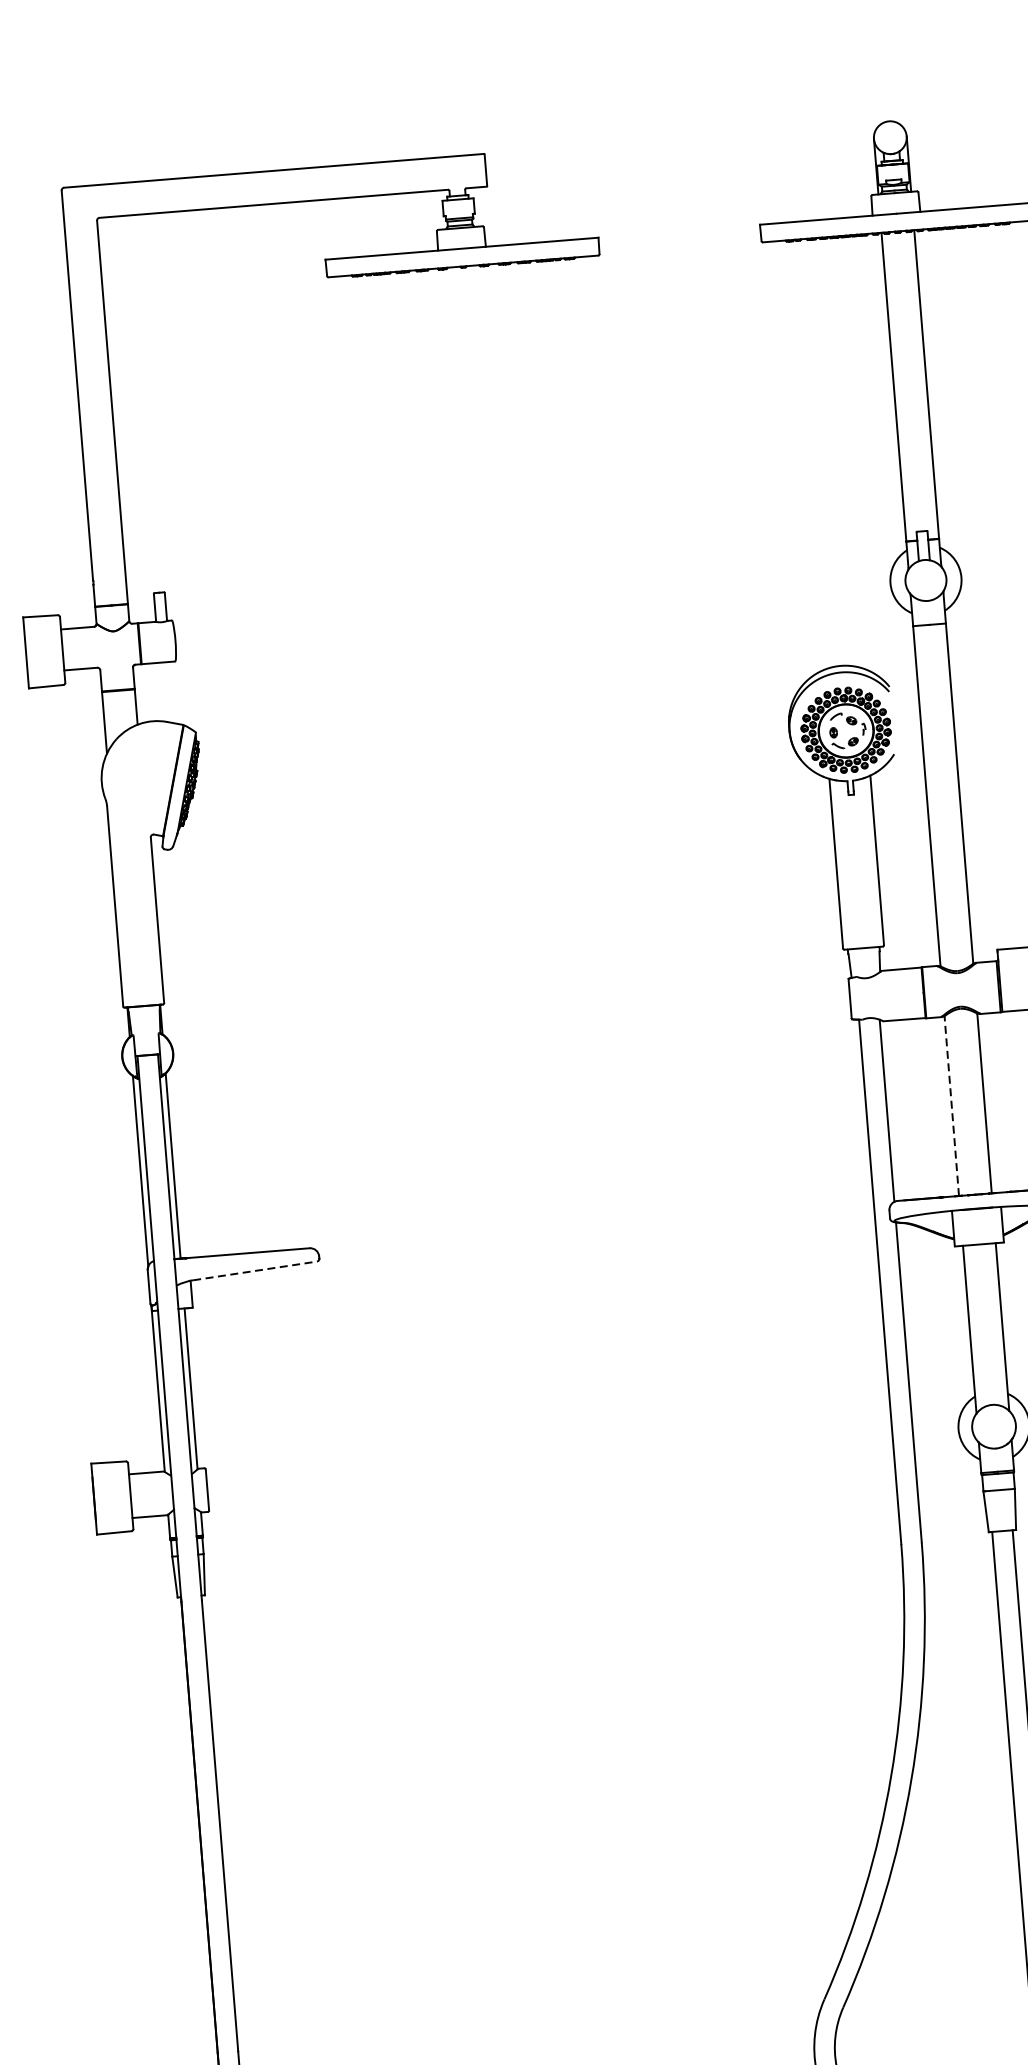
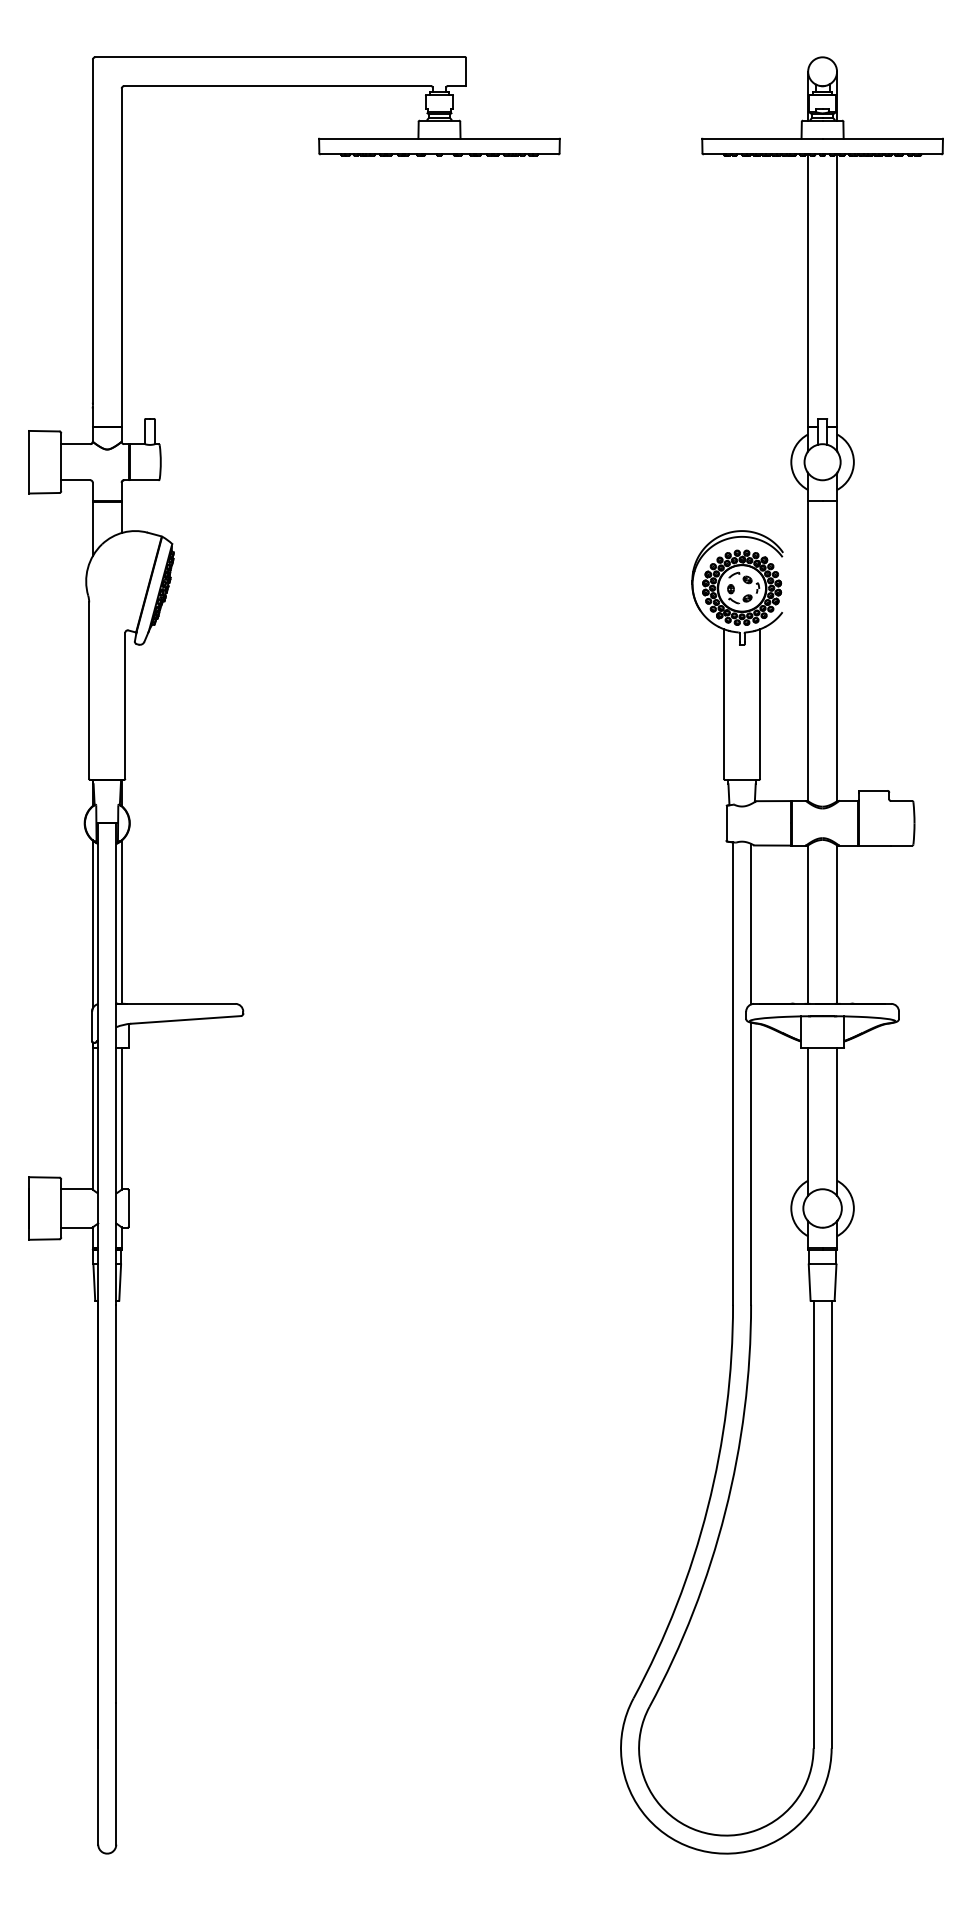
line: (952, 1105) -> (808, 924), dashed -> solid
line: (255, 1270) -> (186, 1019), dashed -> solid

